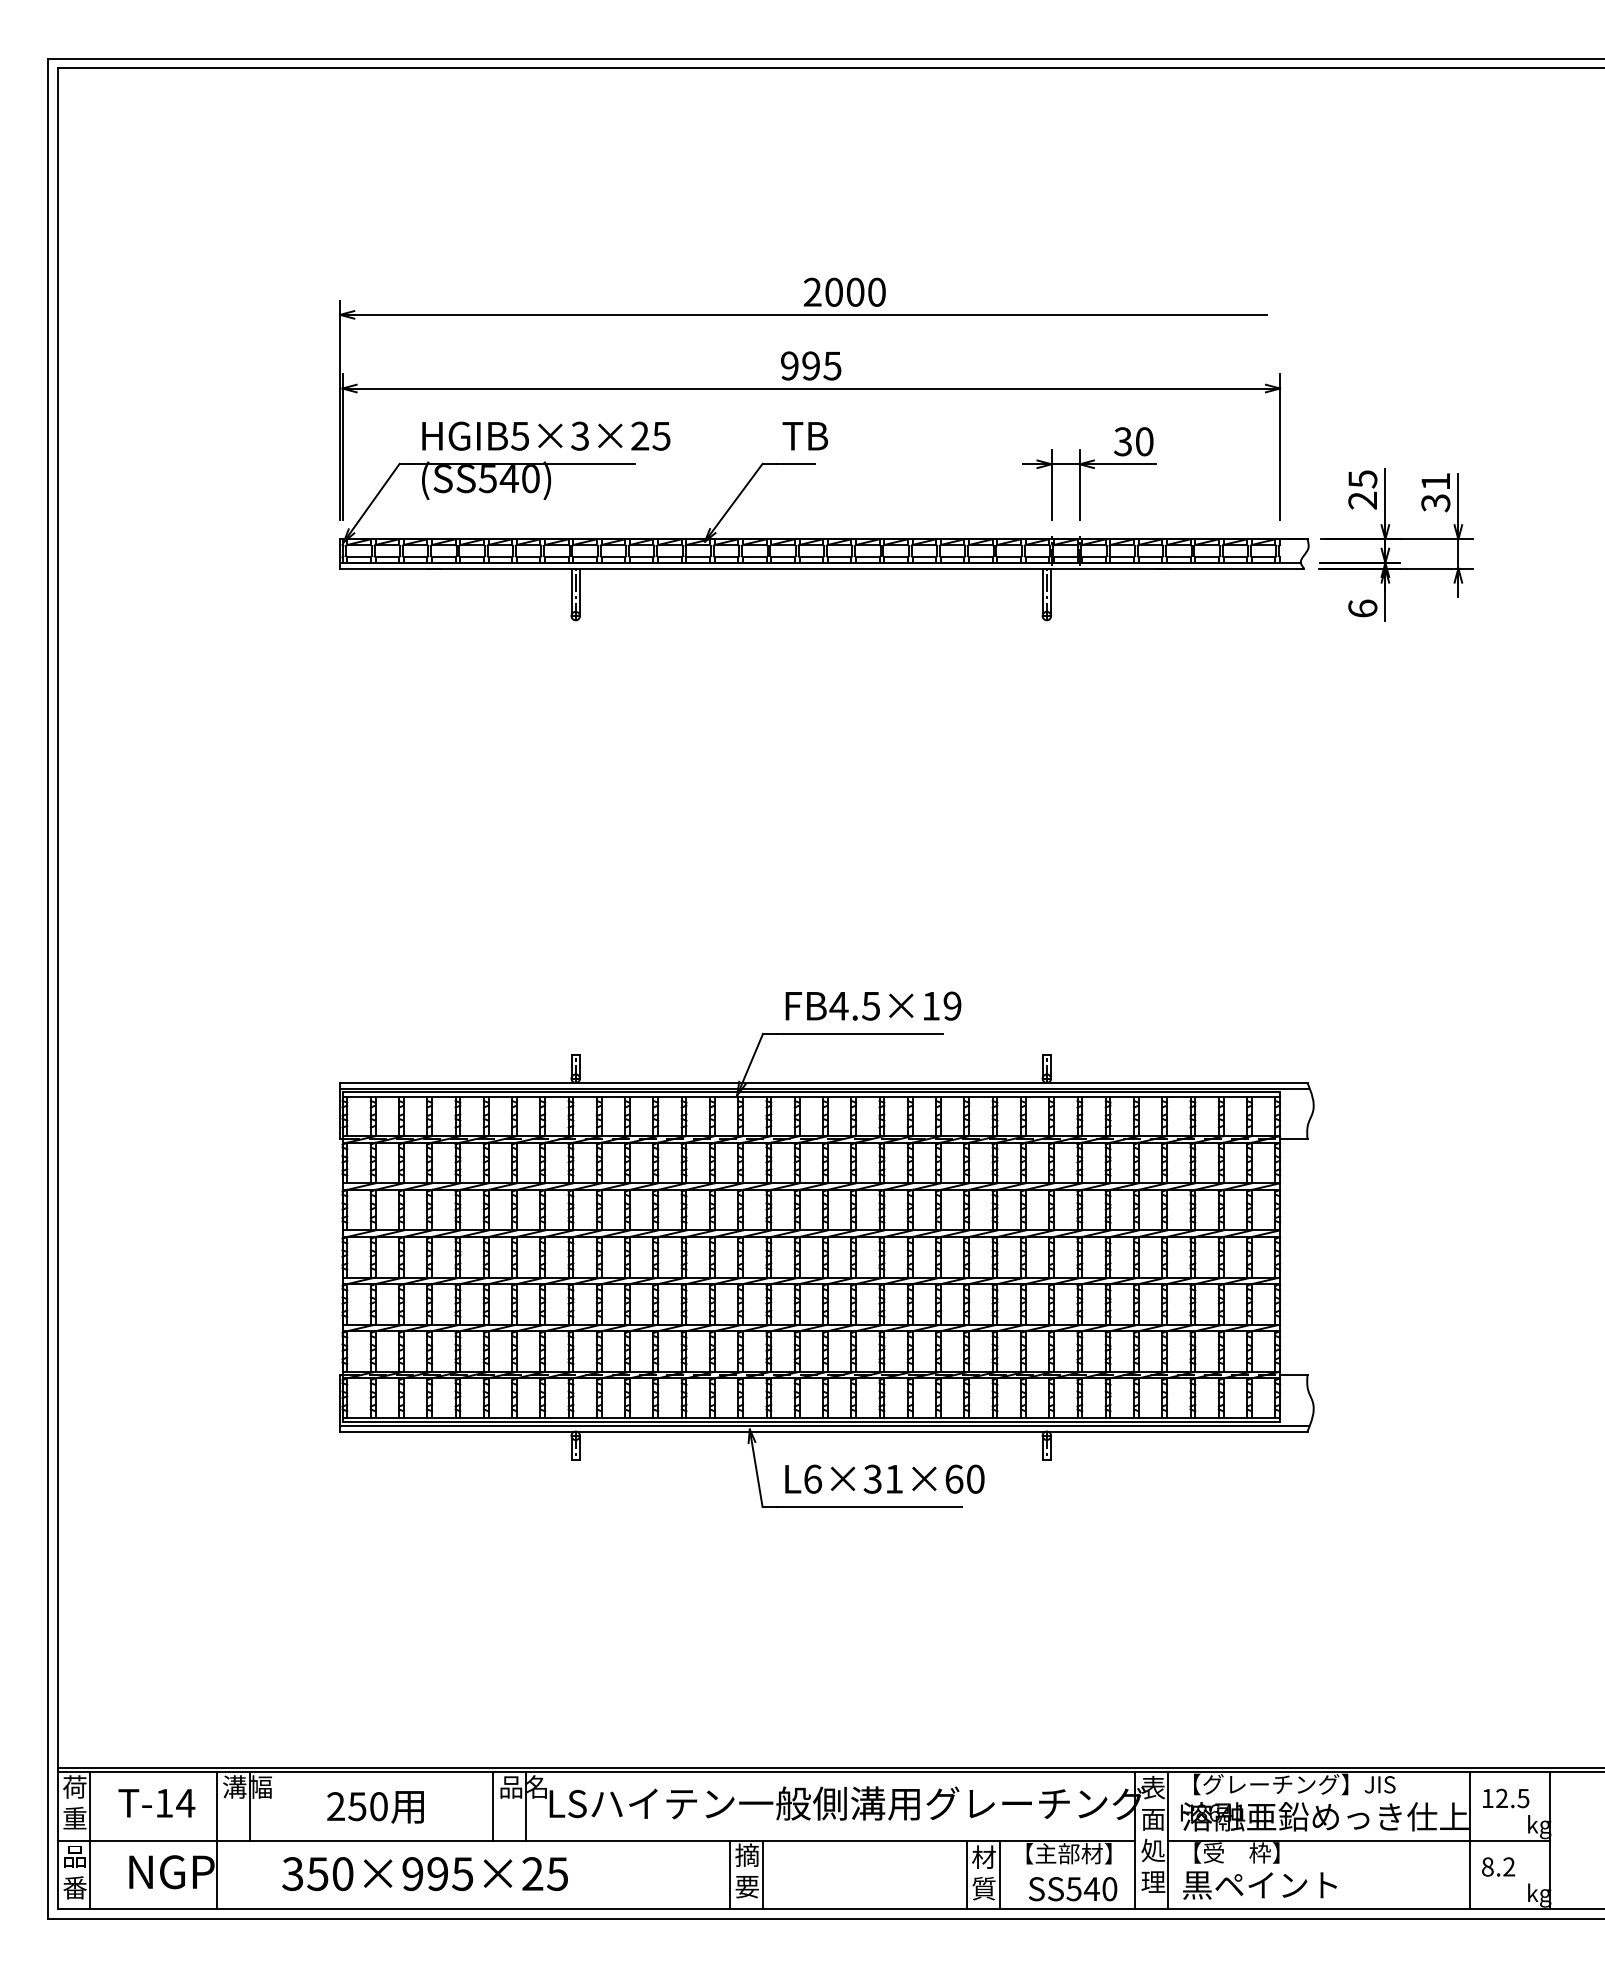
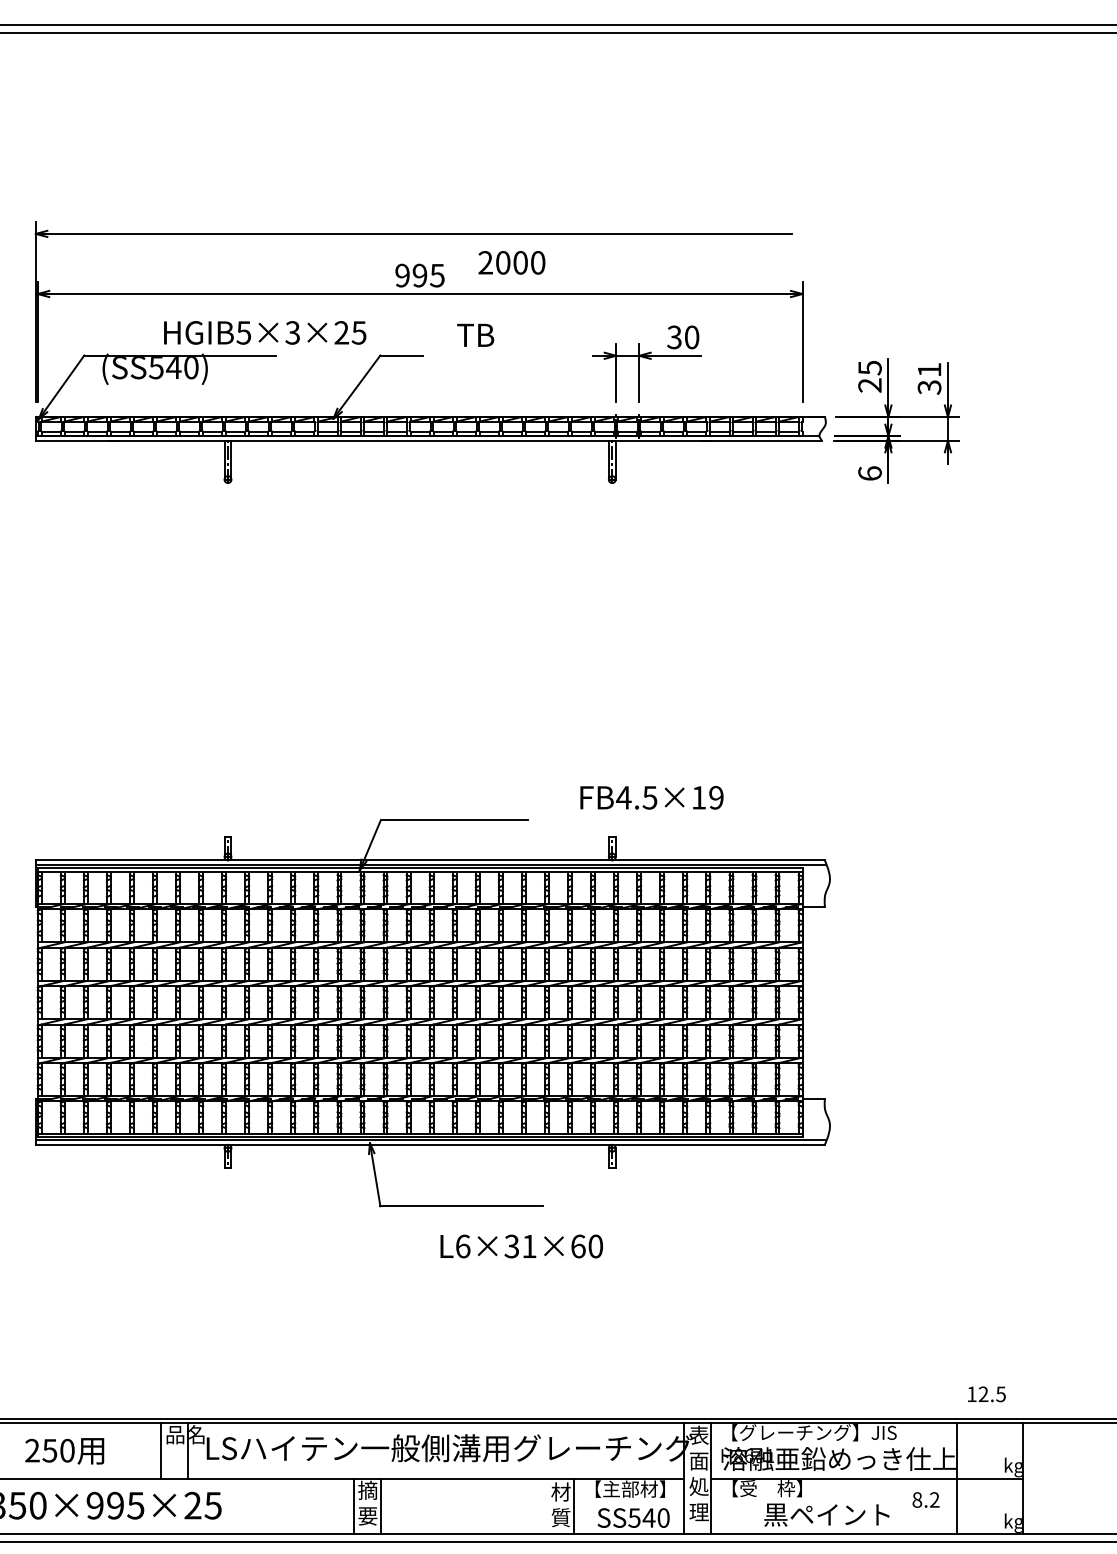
text: (844, 291) -> (511, 262), moved
text: (546, 435) -> (265, 332), moved
text: (804, 436) -> (474, 335), moved
text: (873, 1005) -> (651, 797), moved
text: (884, 1478) -> (521, 1245), moved
text: (1506, 1798) -> (987, 1394), moved
text: (1498, 1866) -> (926, 1499), moved
line: (966, 1874) -> (546, 1506), removed
text: (1259, 1885) -> (826, 1515), moved

